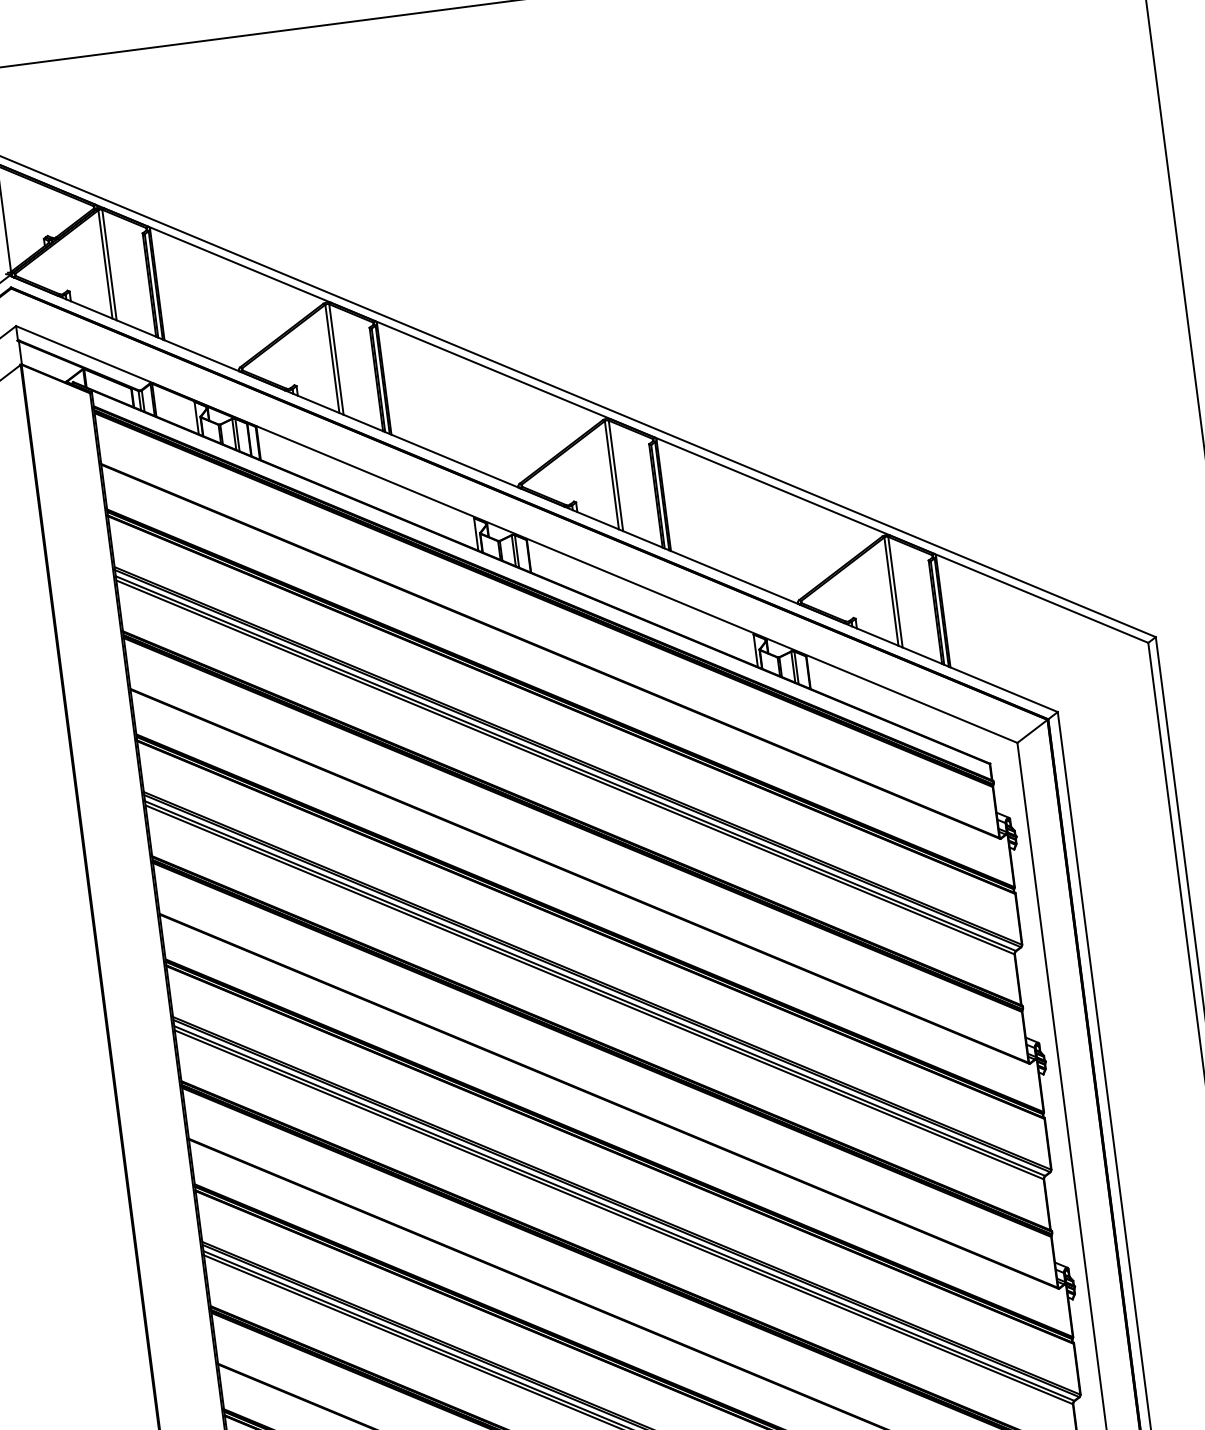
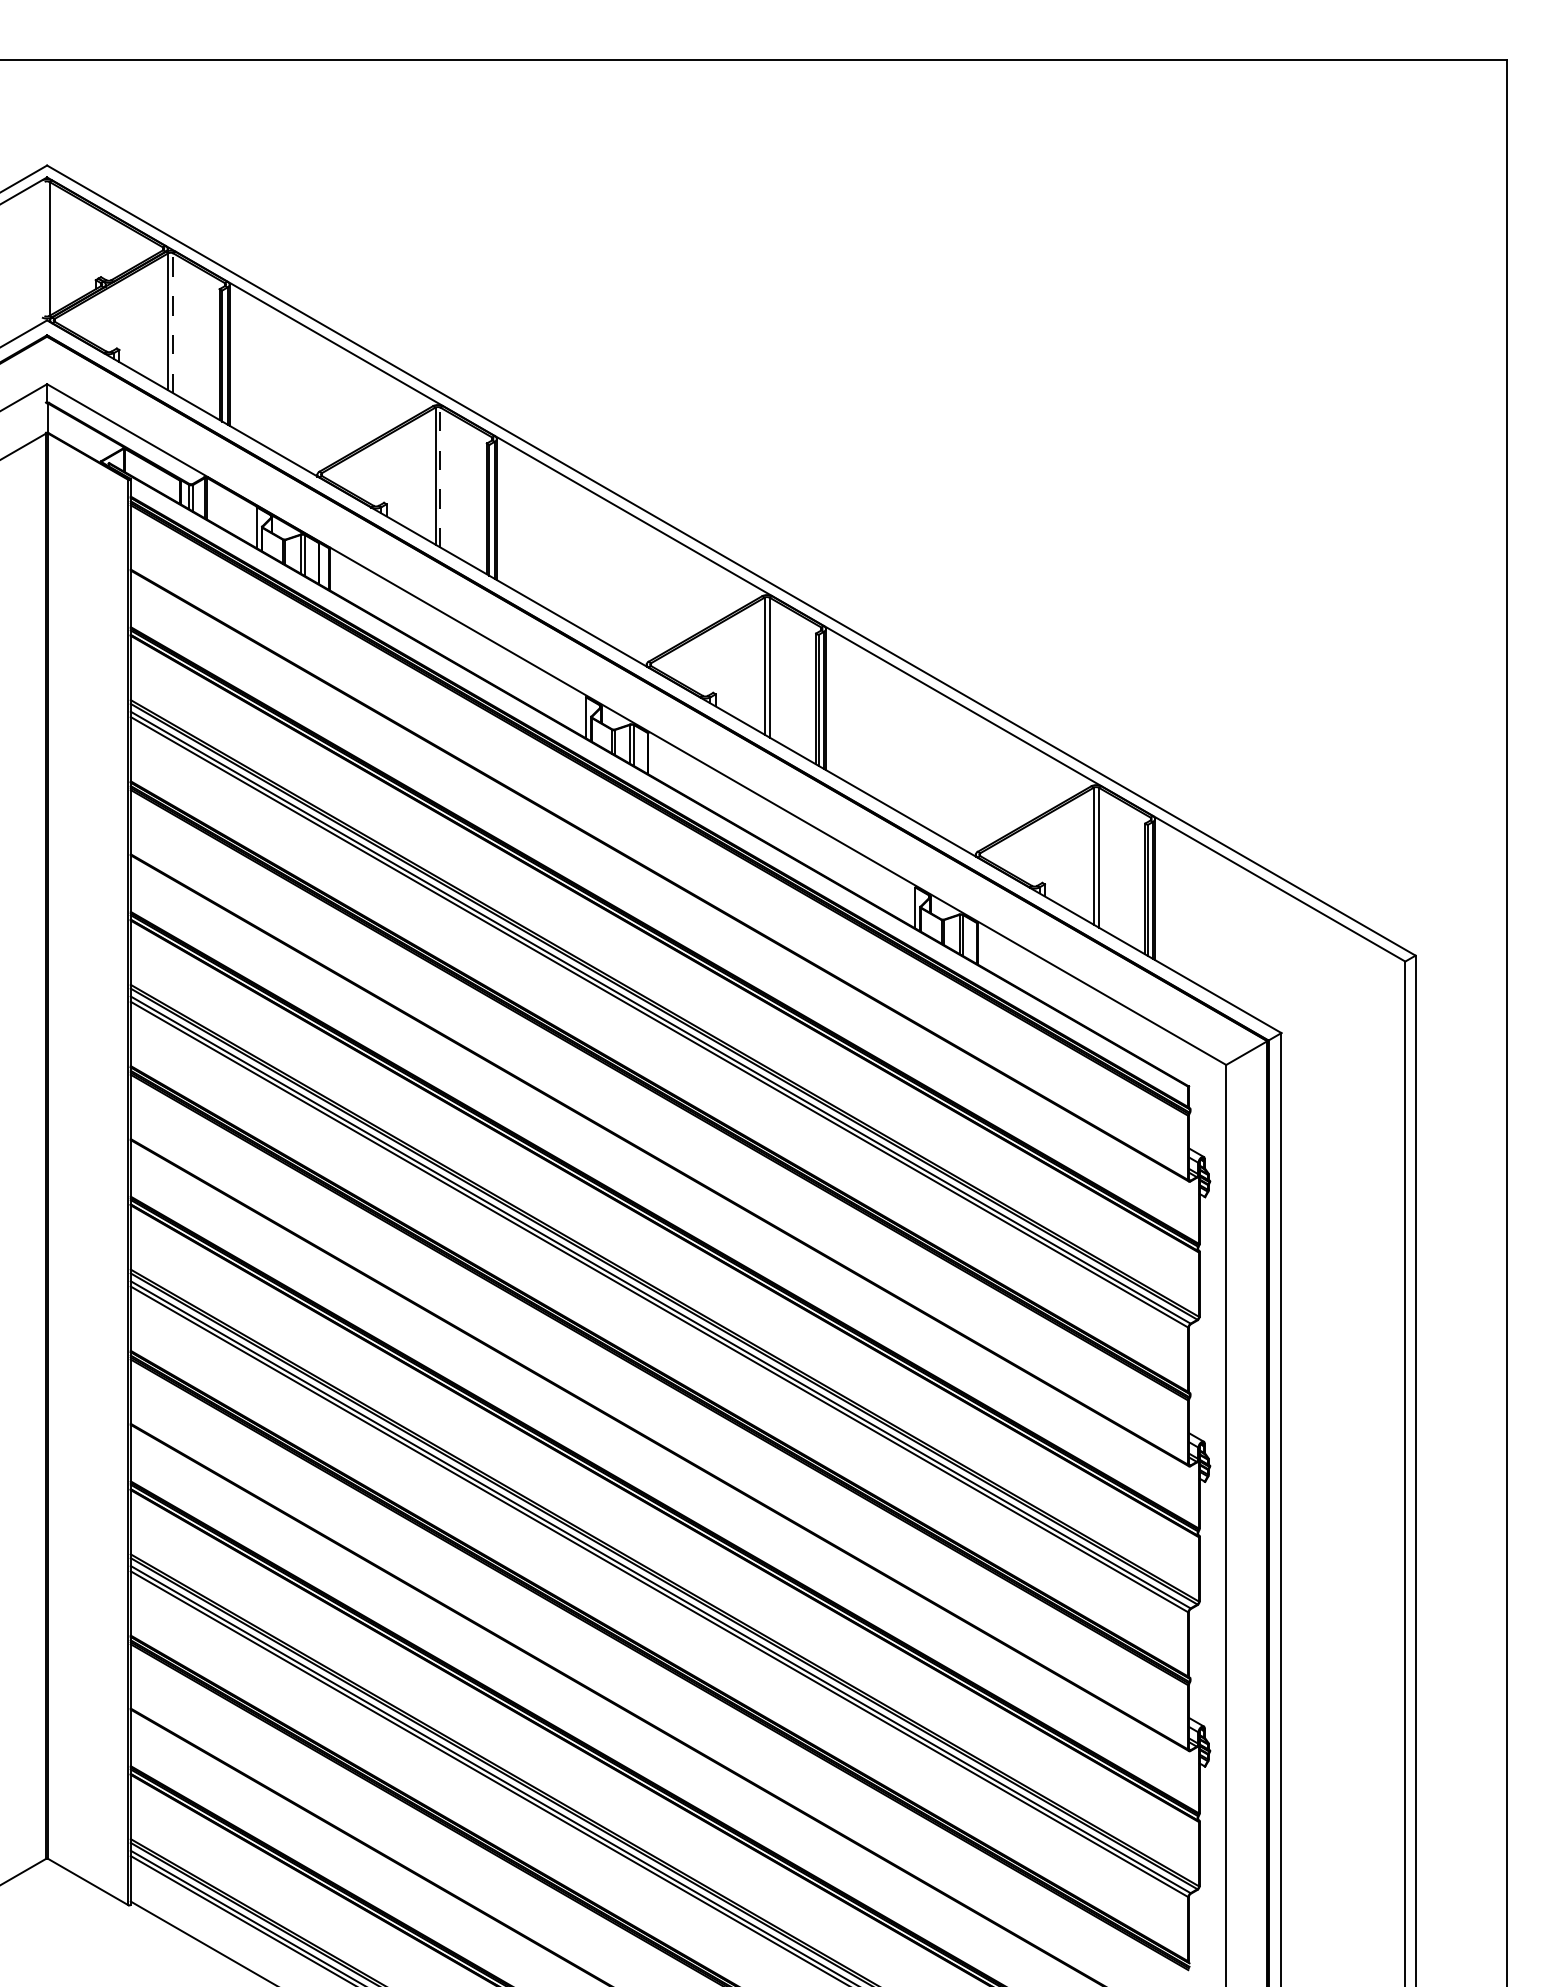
line: (109, 265) -> (173, 323), solid -> dashed
line: (336, 359) -> (440, 477), solid -> dashed

